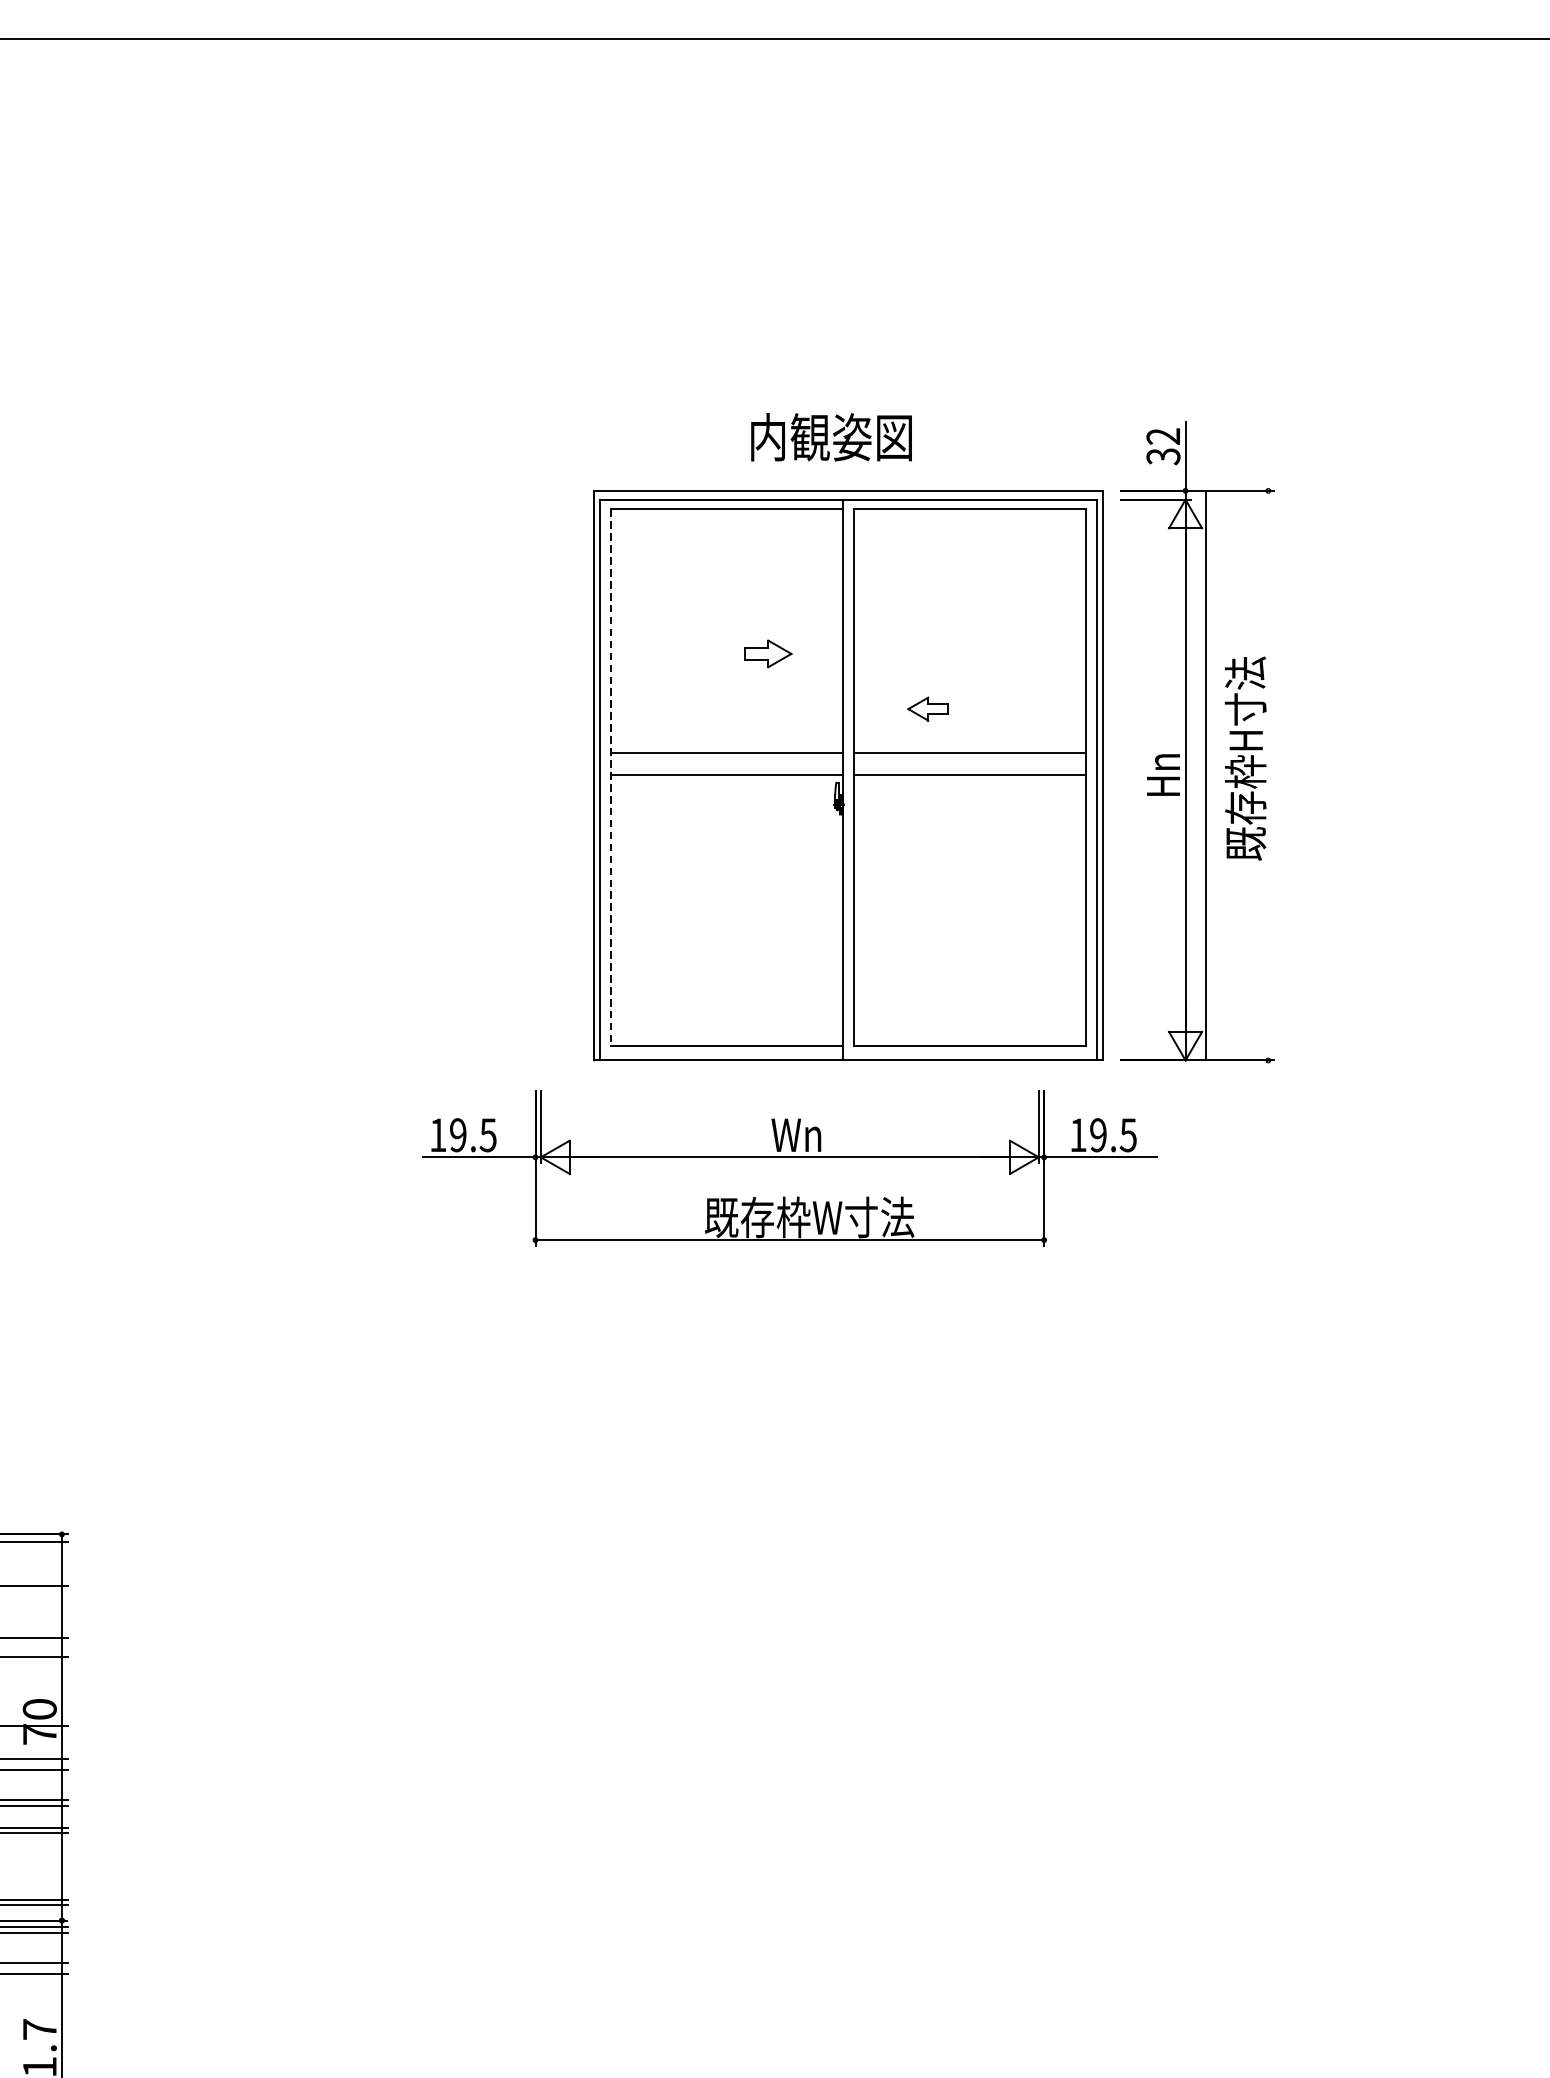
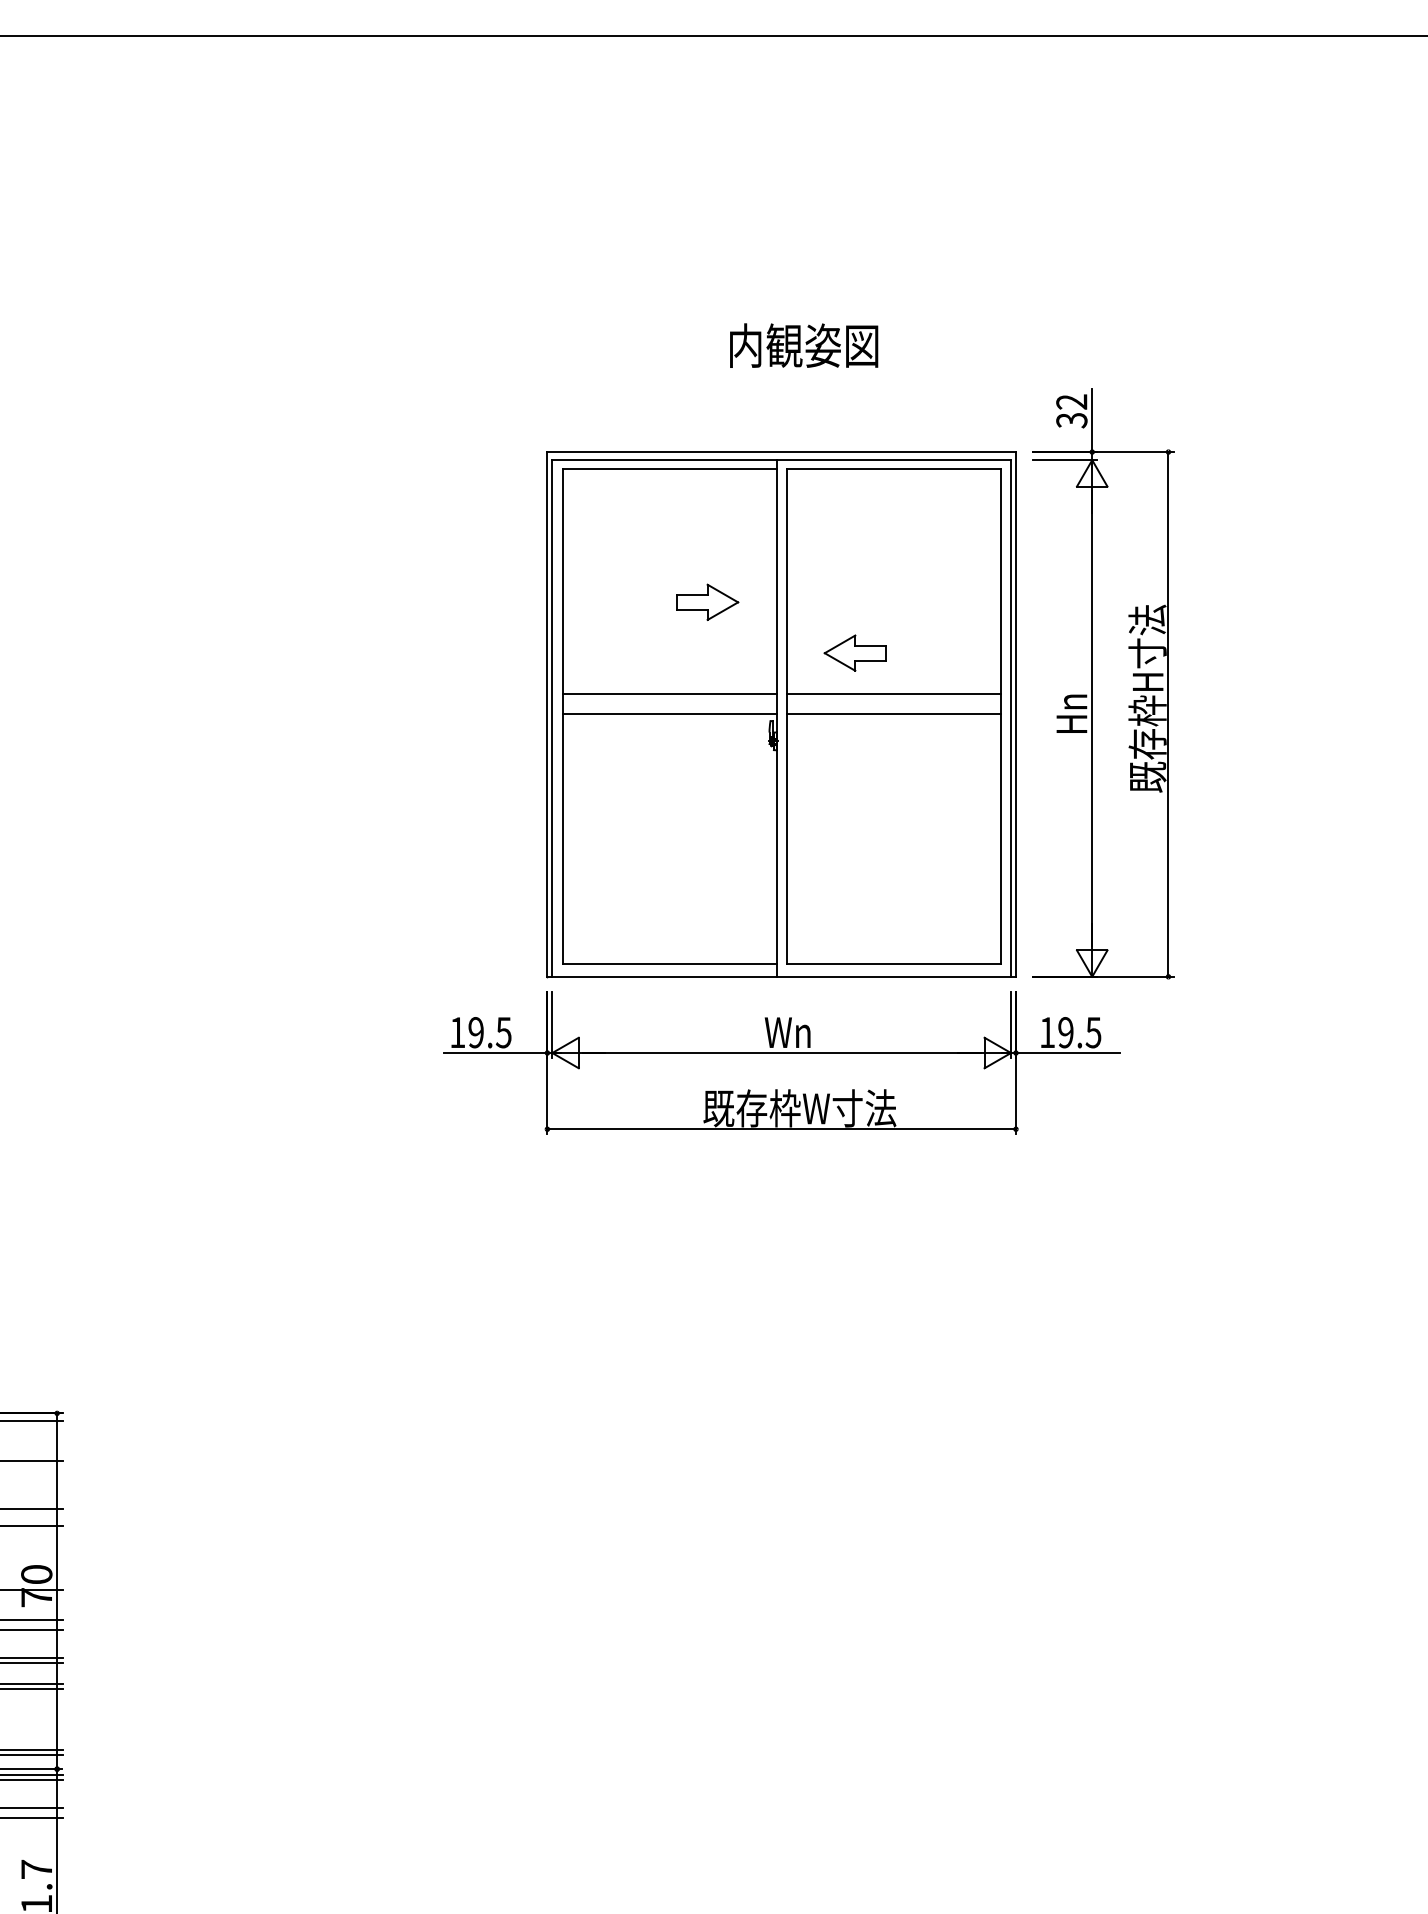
text: (831, 437) -> (804, 345), moved
part: (767, 653) -> (707, 601), size x1.43
part: (927, 708) -> (854, 652), size x1.67
line: (1206, 775) -> (1168, 714), moved
line: (610, 777) -> (562, 716), dashed -> solid
part: (789, 1167) -> (781, 1062), moved

